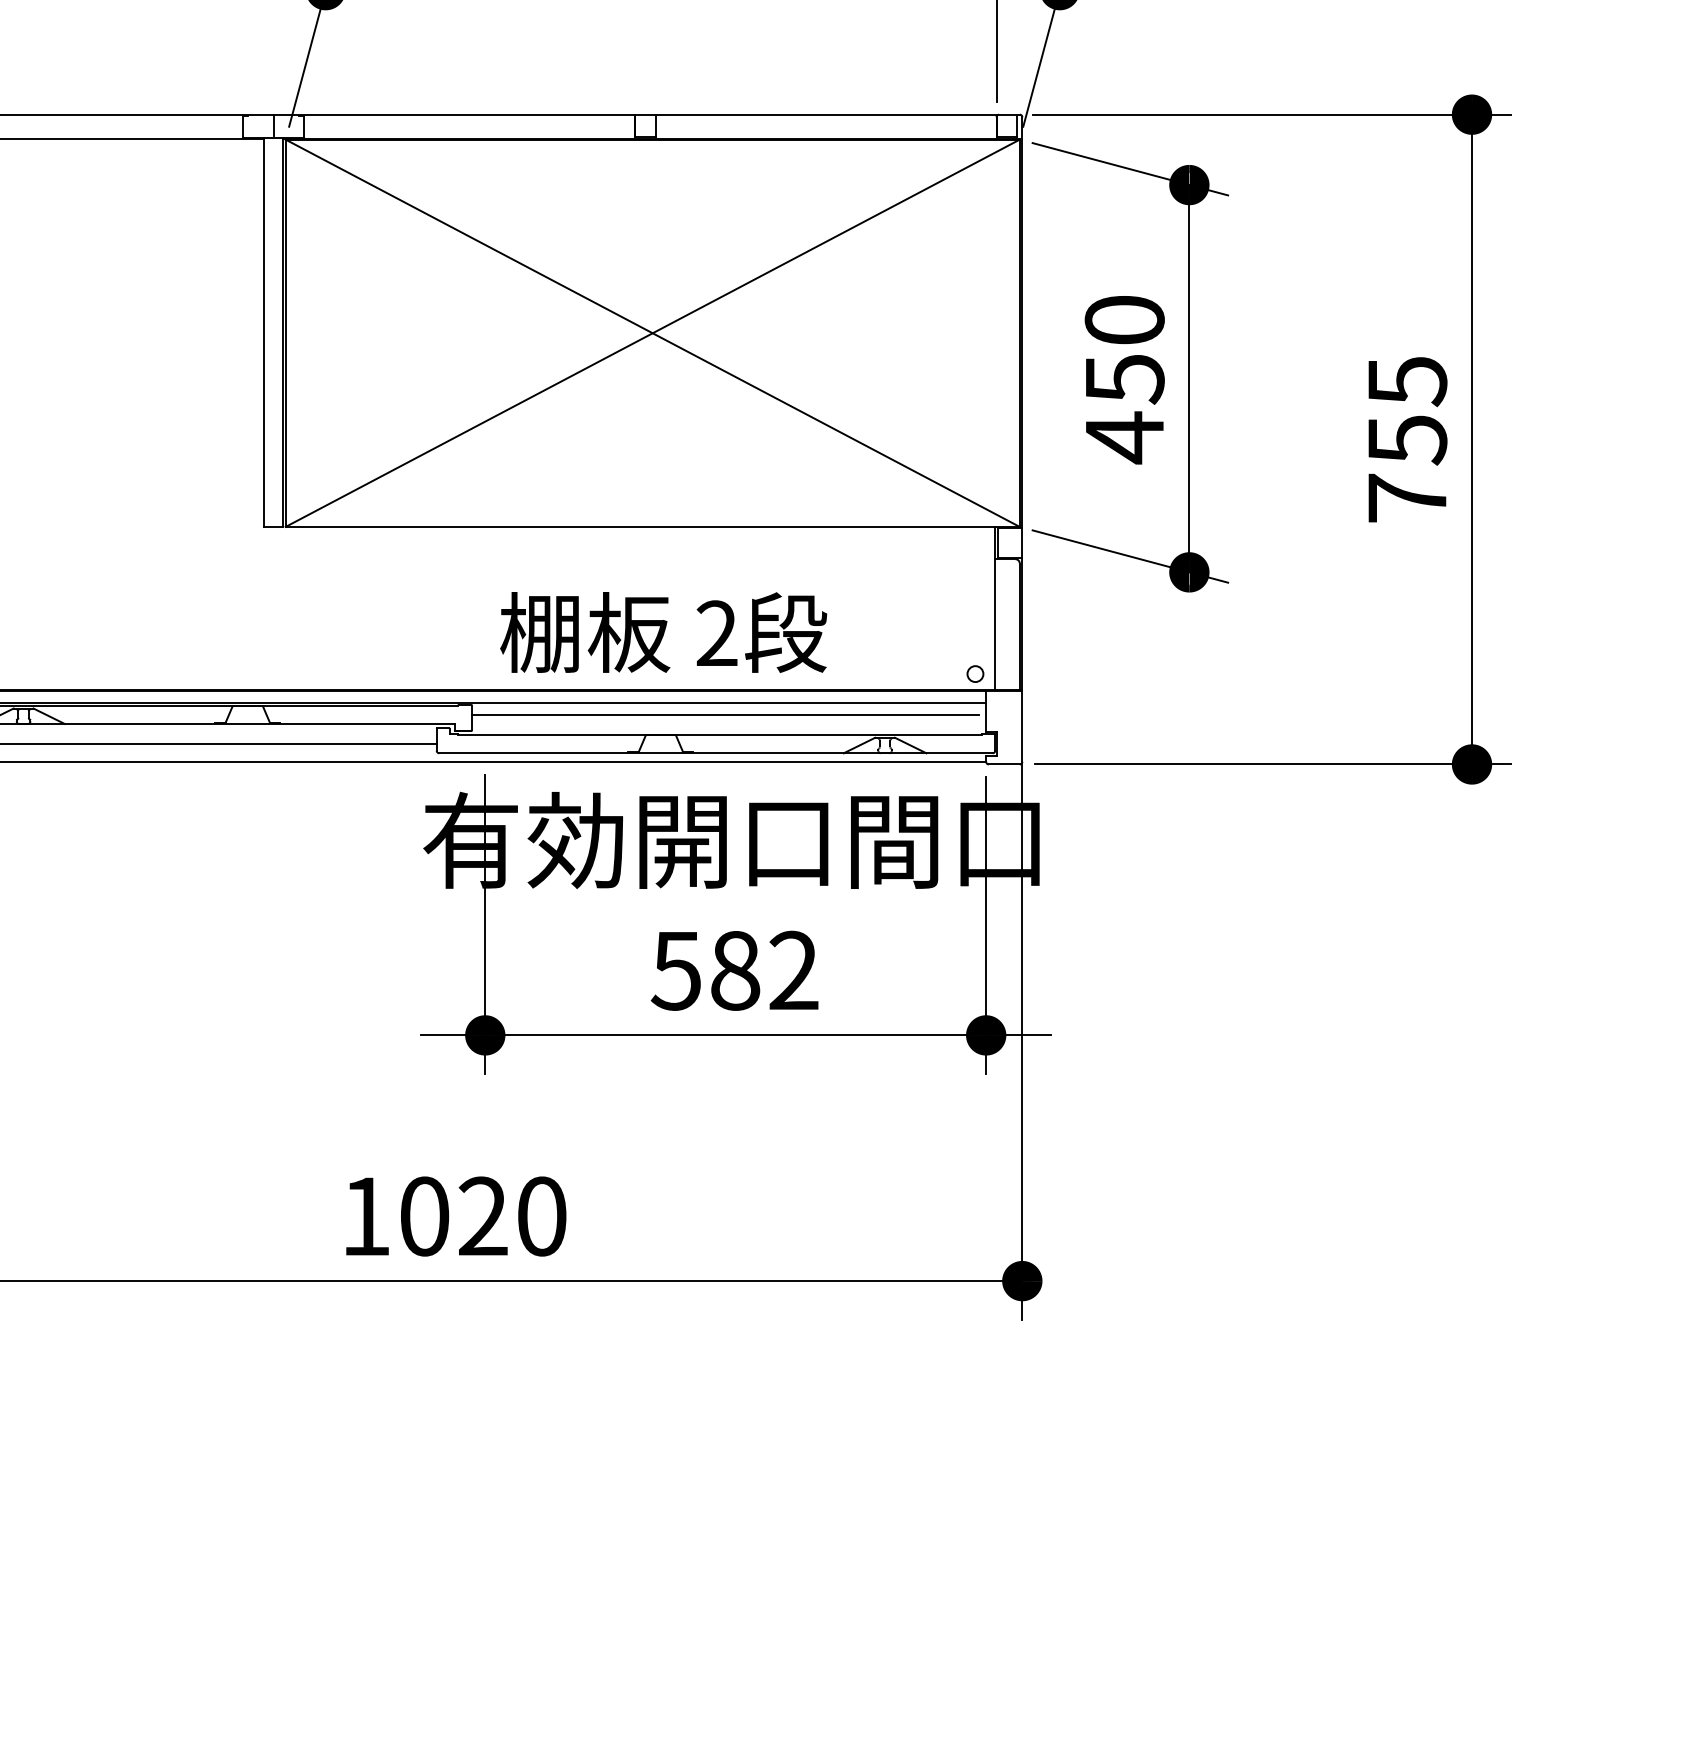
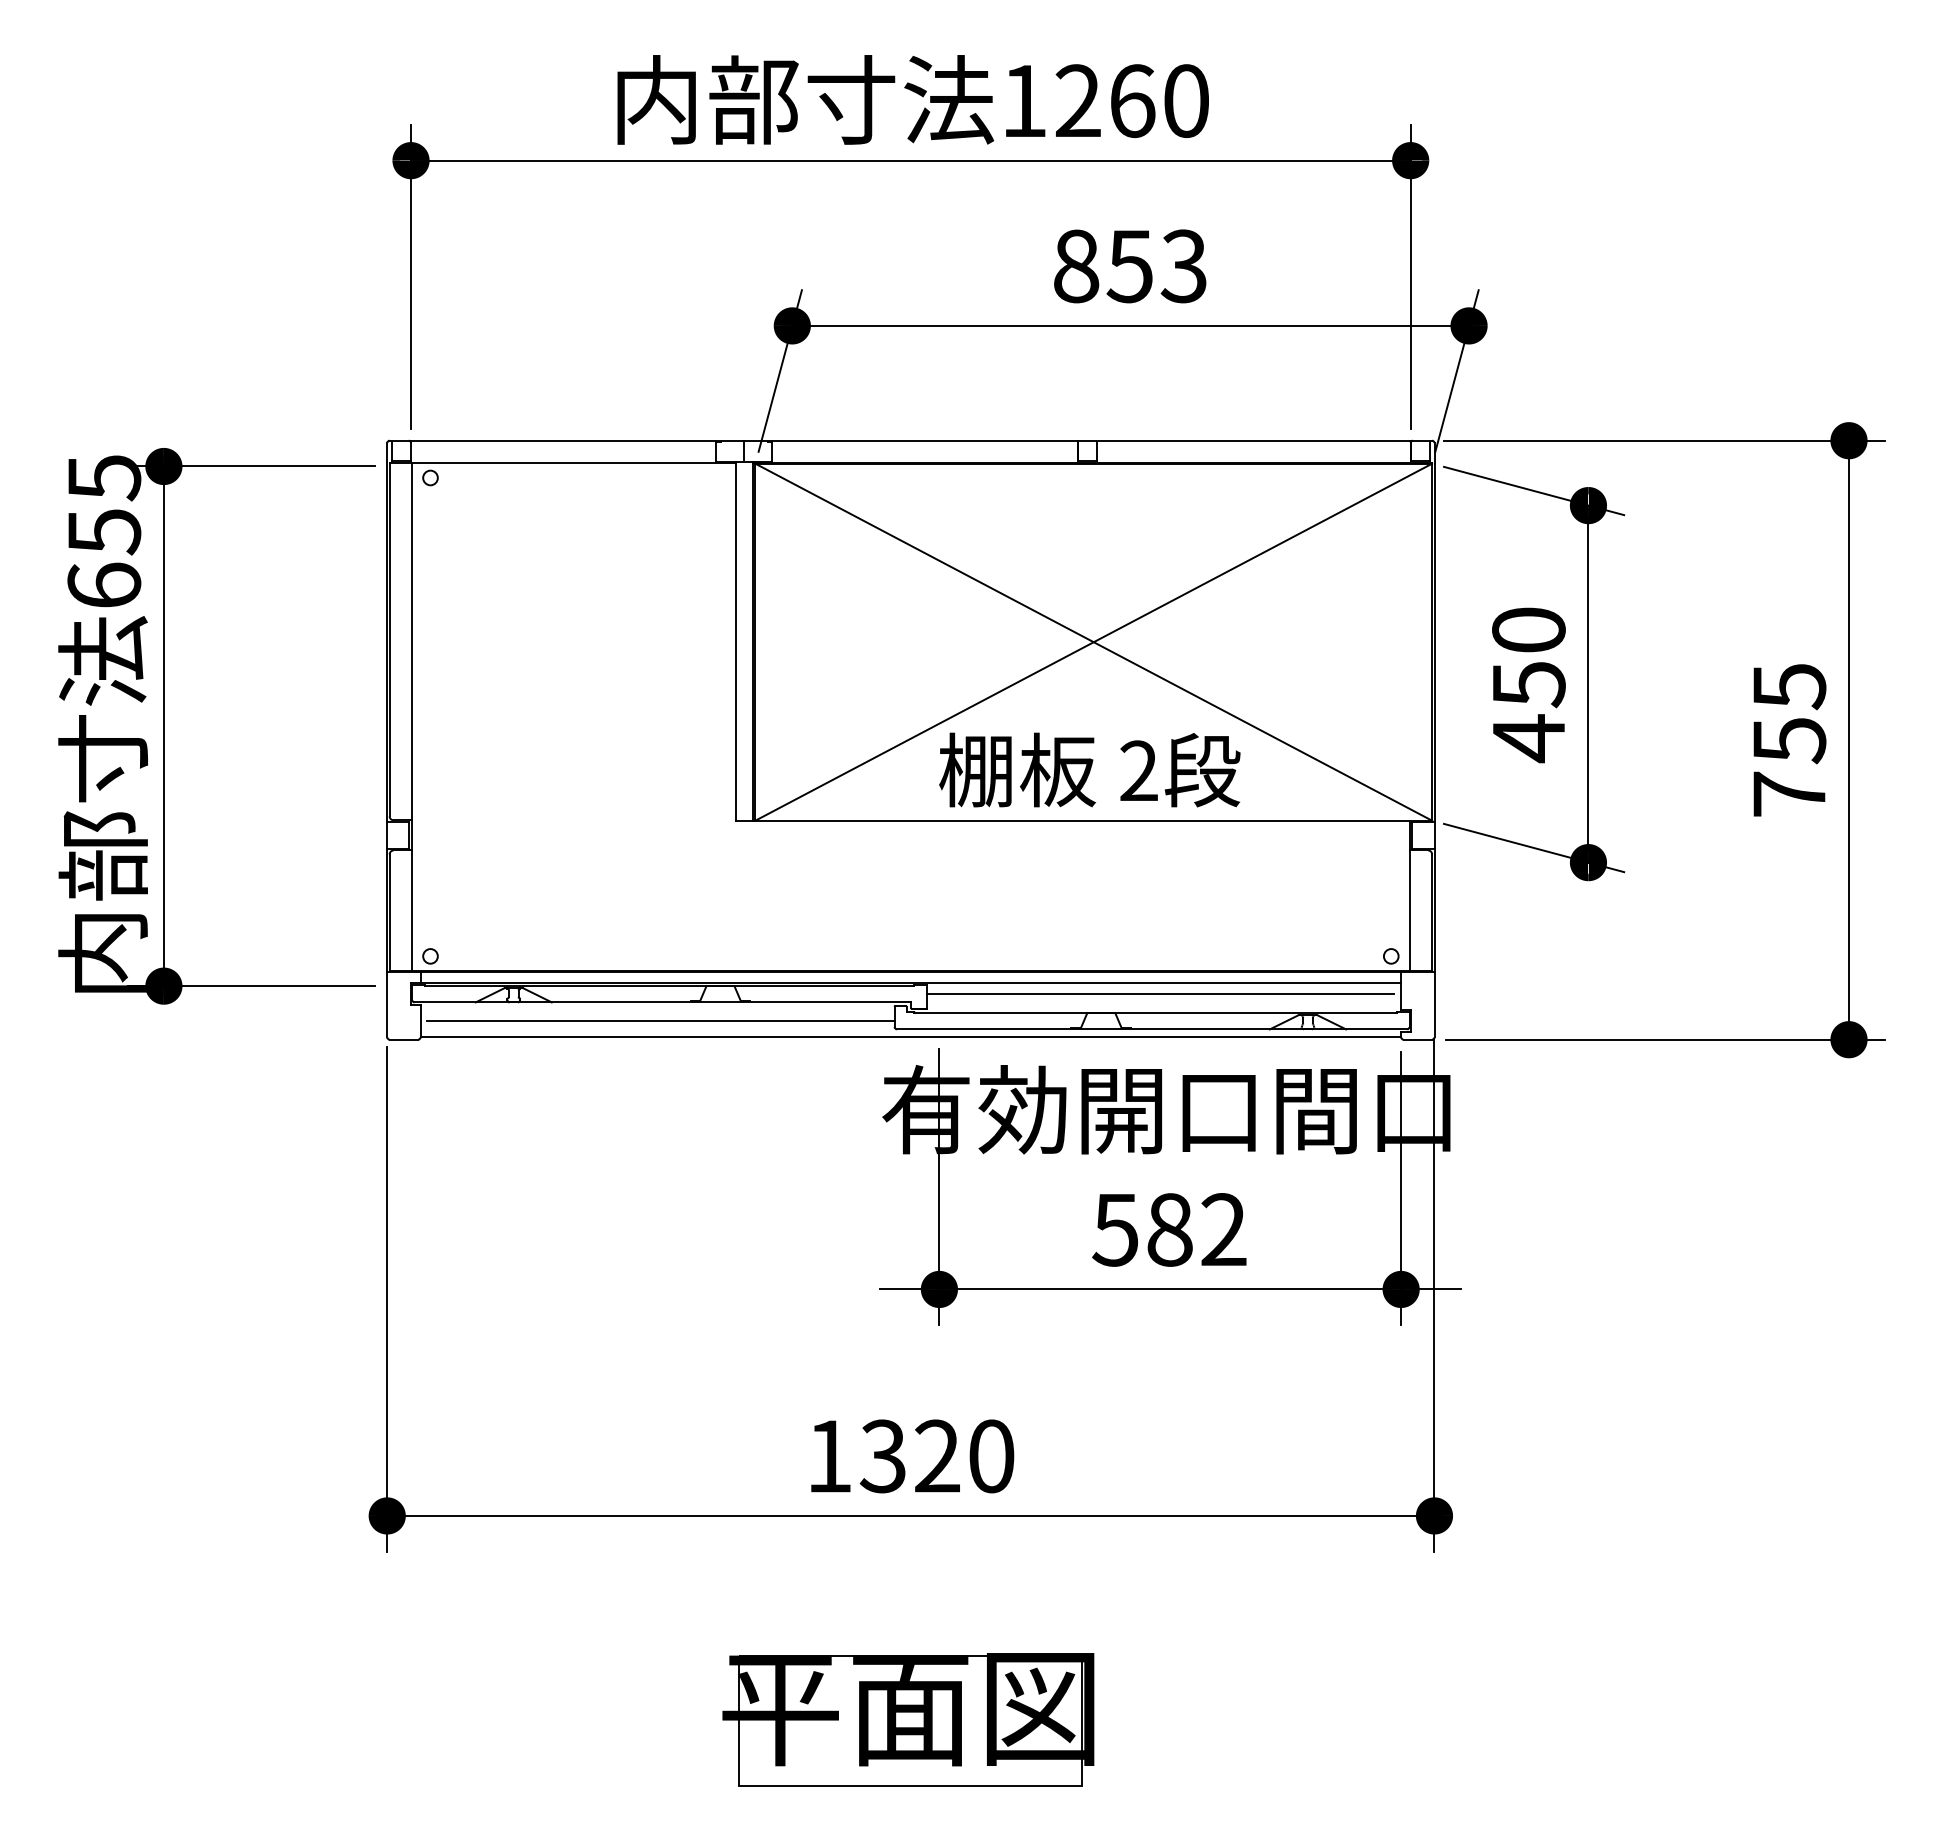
text: (663, 631) -> (1089, 769), moved
text: (423, 1216) -> (882, 1456), 1020 -> 1320
part: (451, 1501) -> (908, 1719), added

